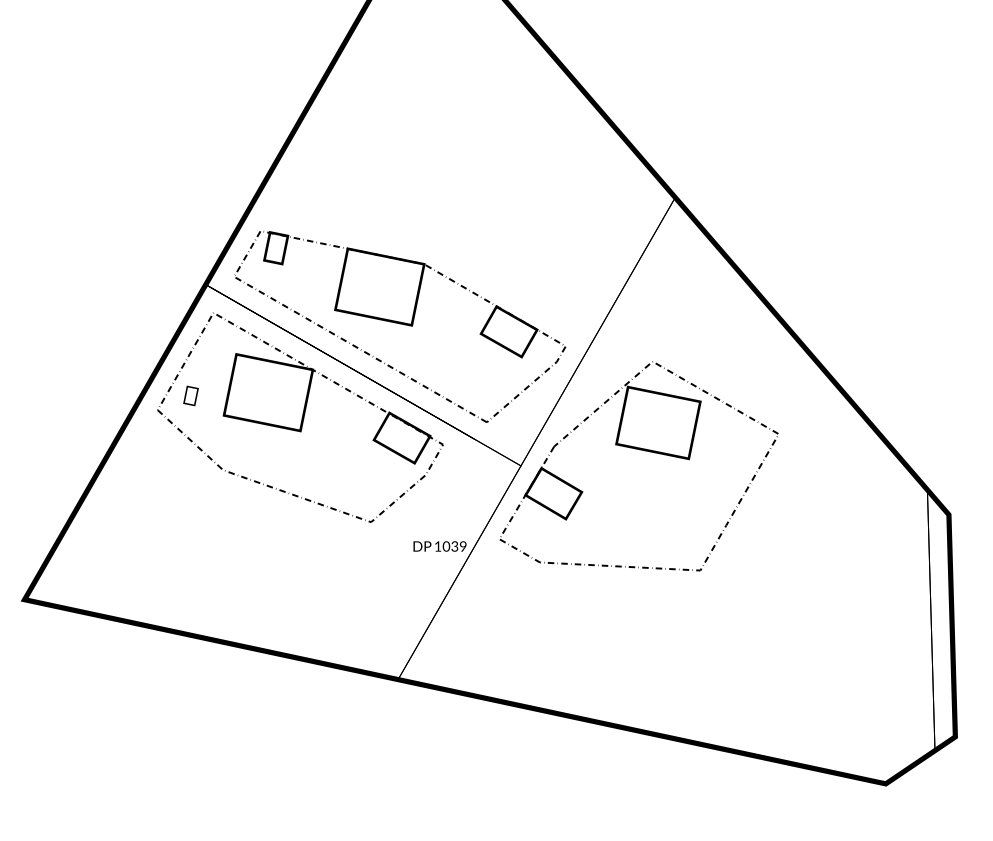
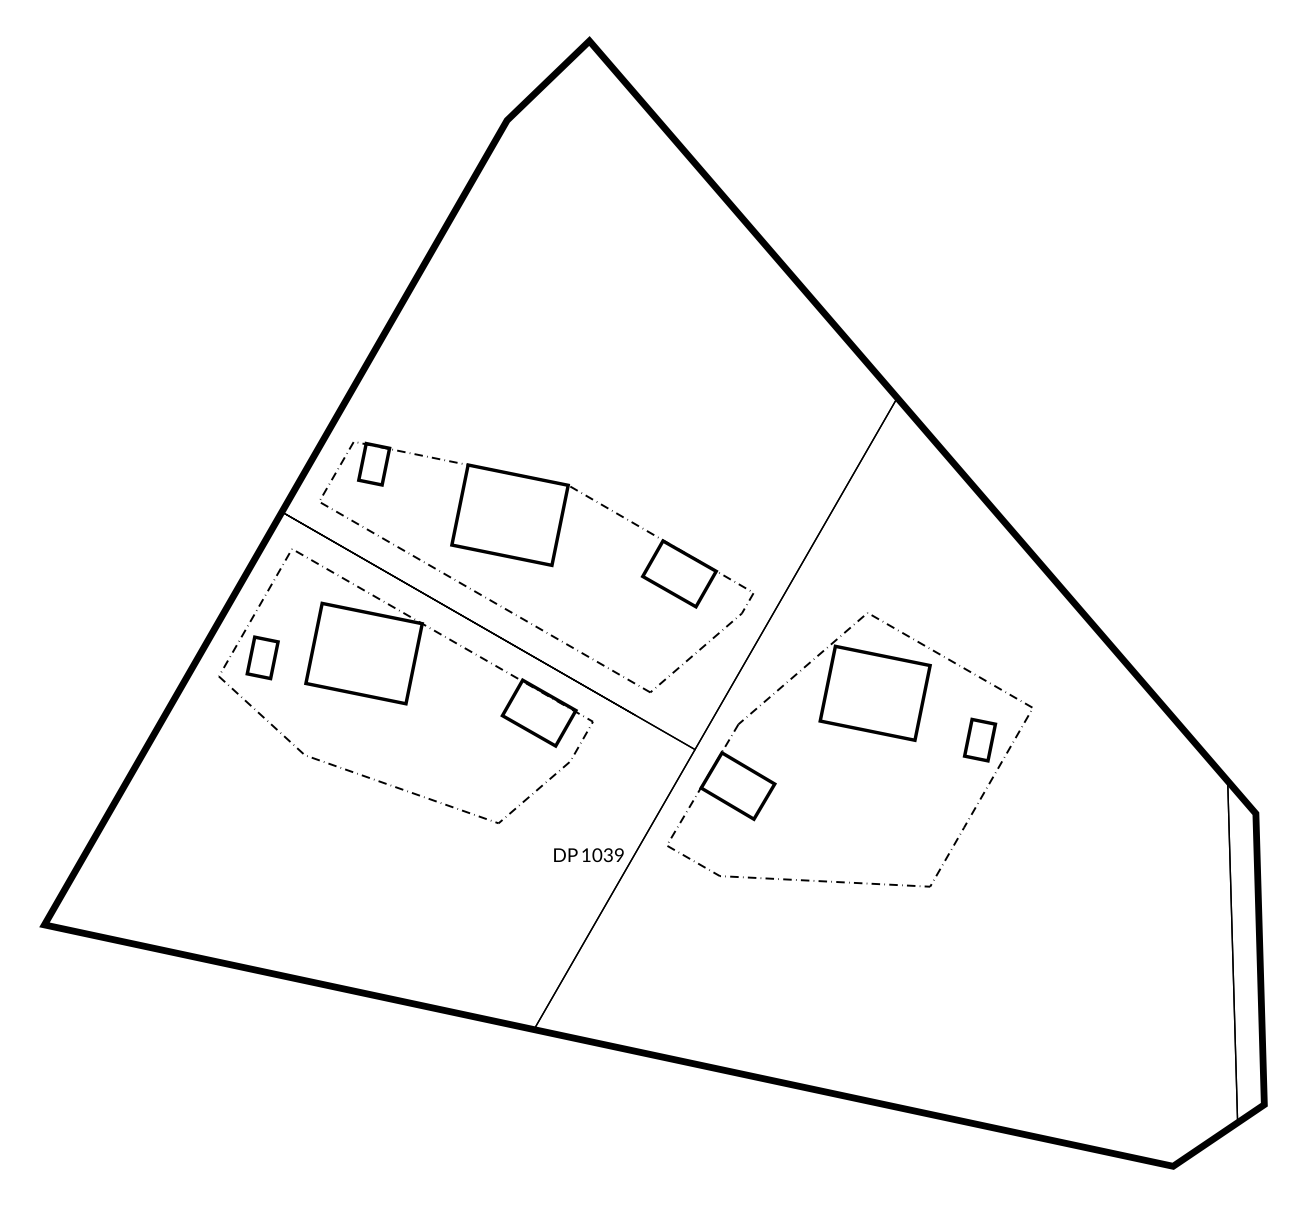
part: (190, 395) -> (262, 657), size x1.67
part: (738, 458) -> (979, 739), added

